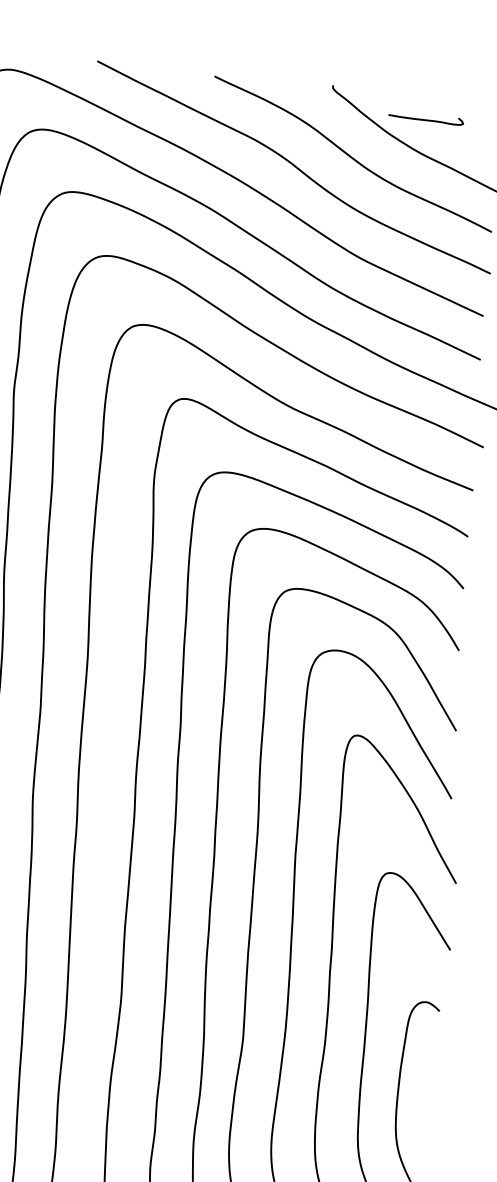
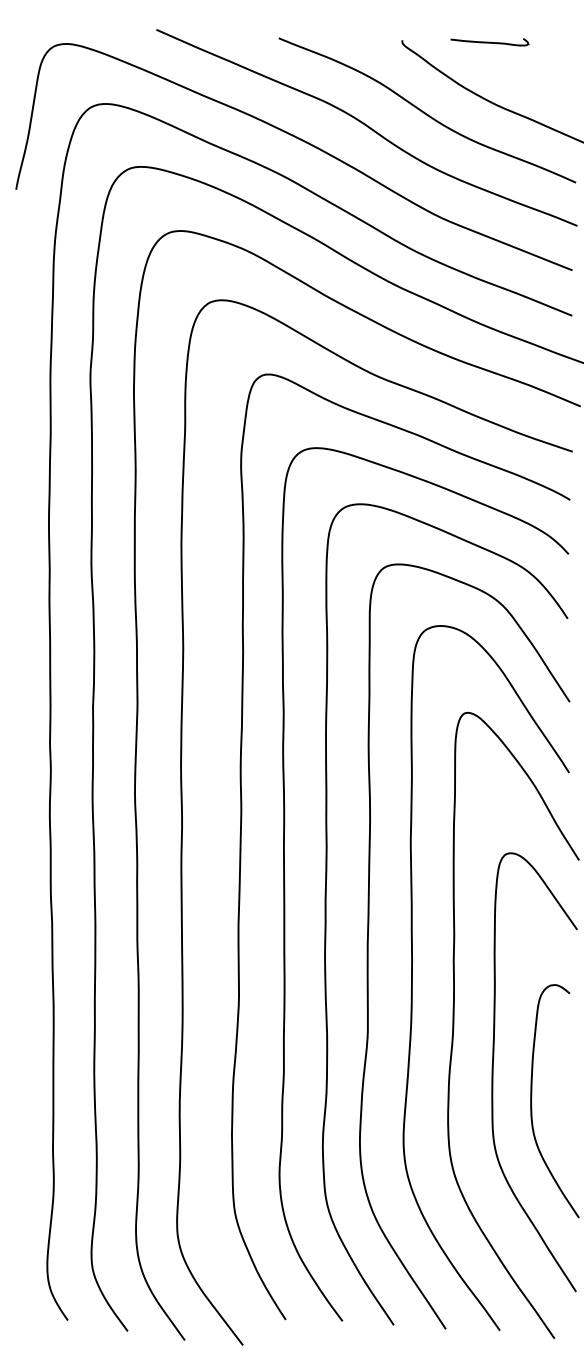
curve: (425, 119) -> (489, 42), moved

